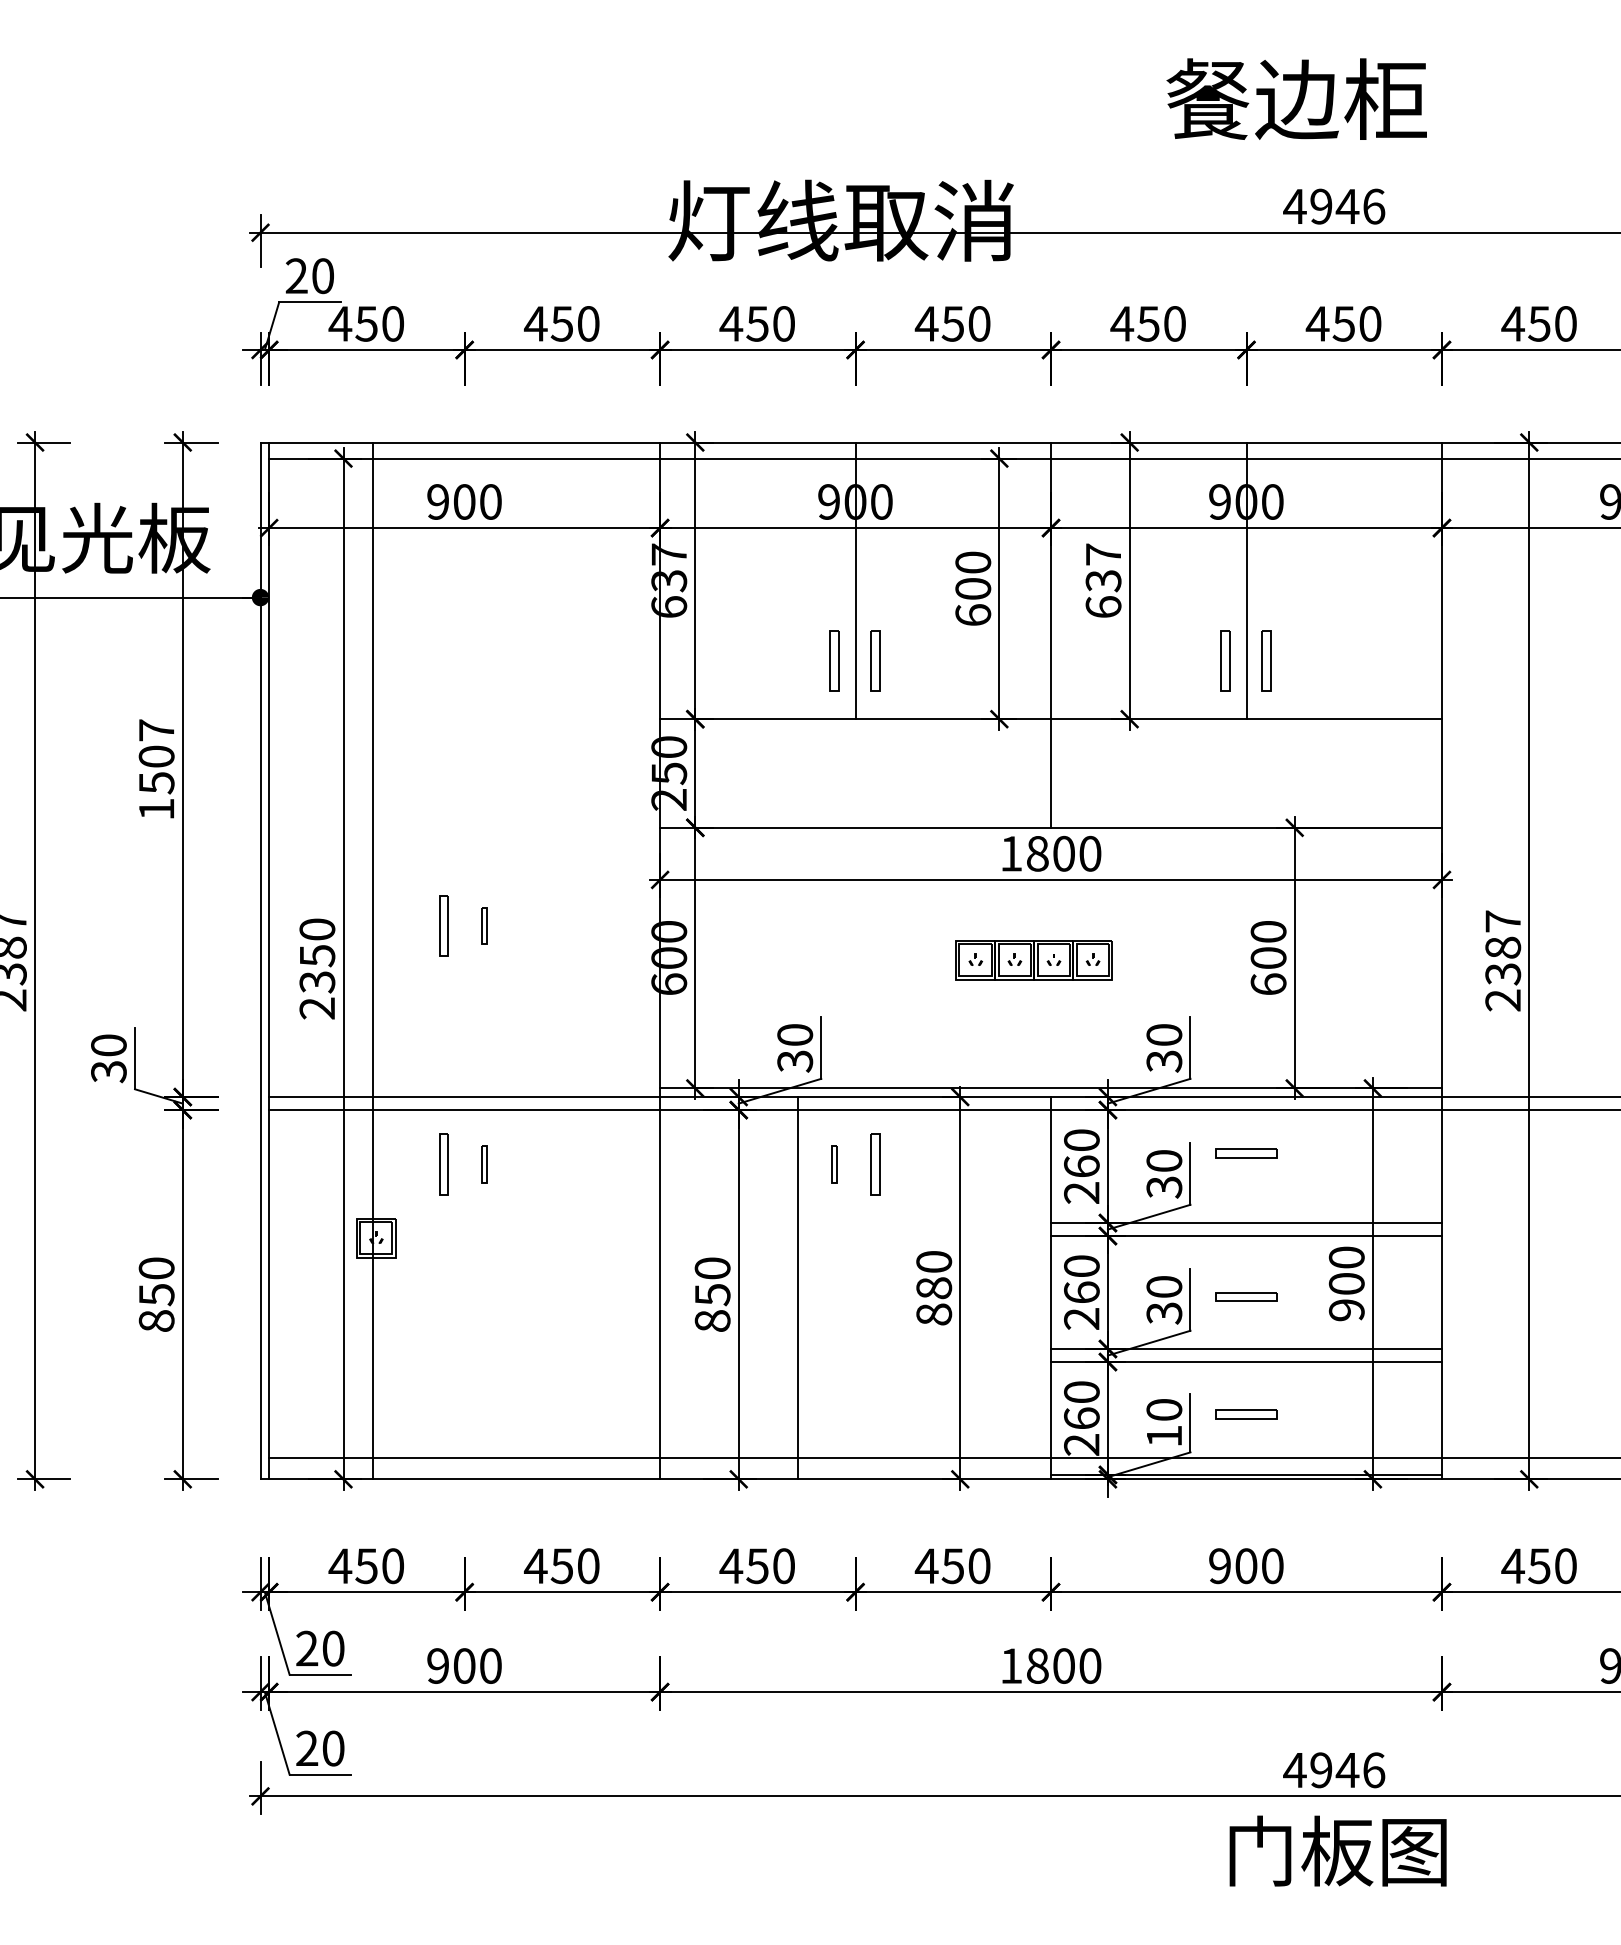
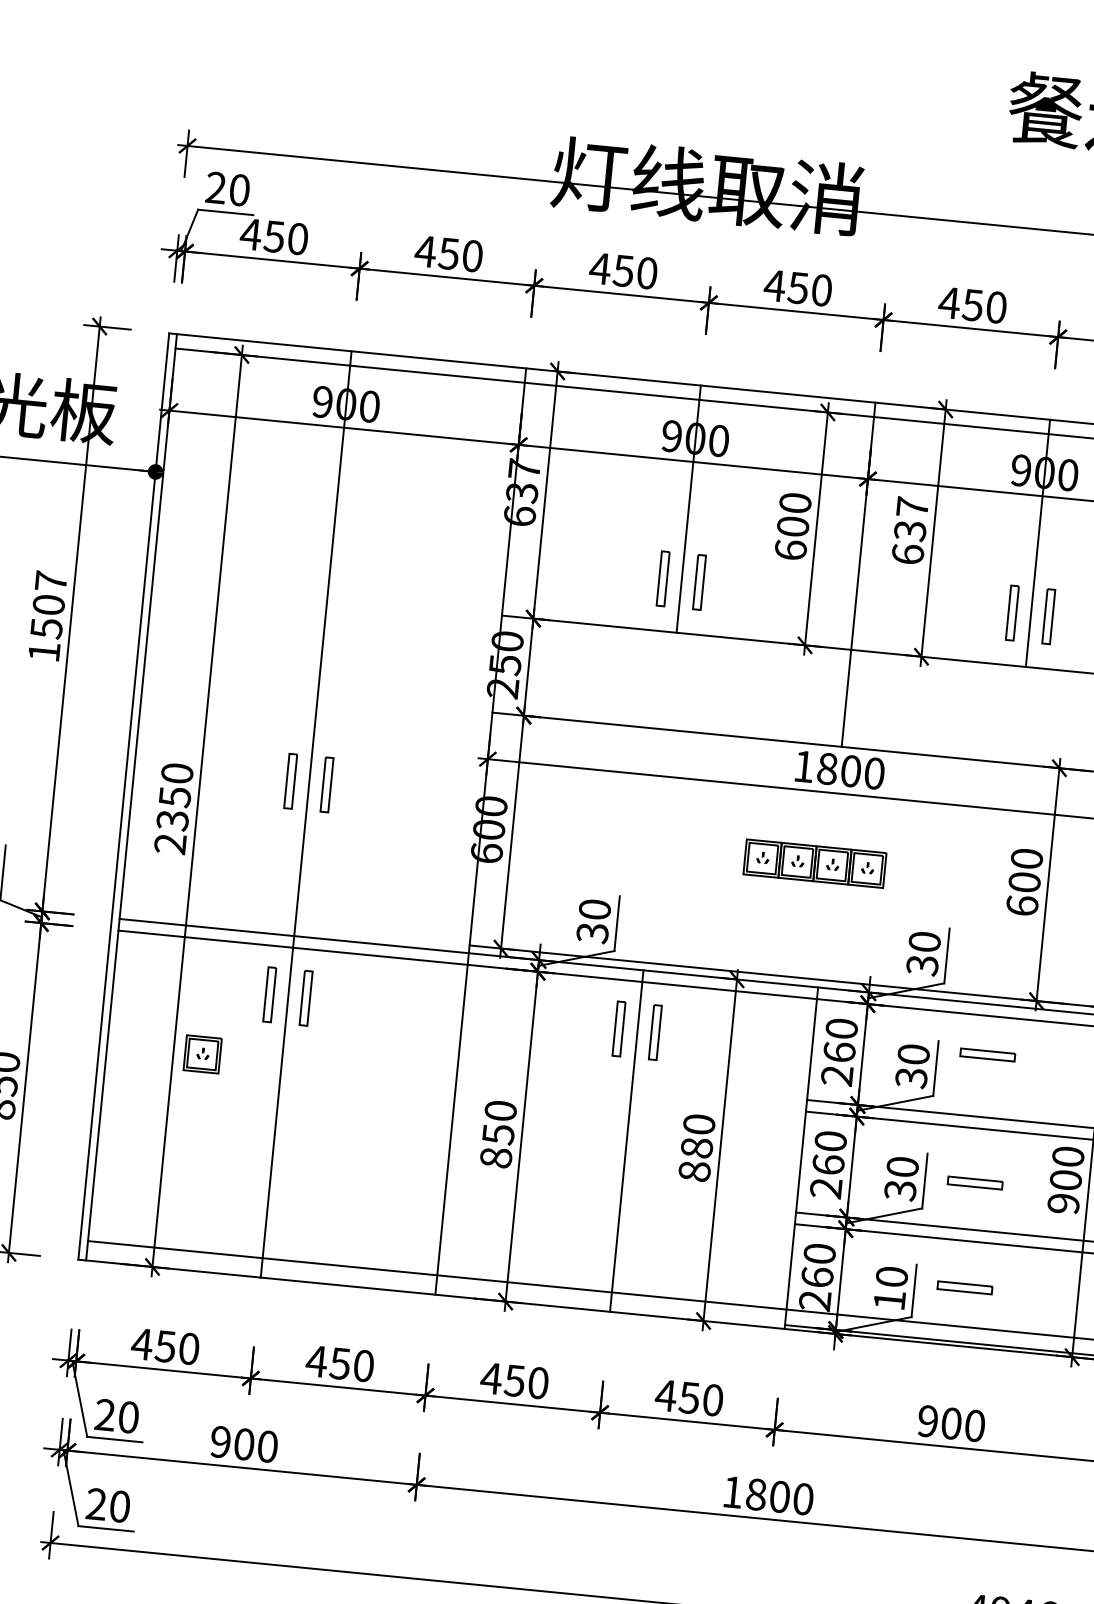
part: (484, 925) -> (326, 784), size x1.67
line: (372, 960) -> (306, 814), moved
part: (484, 1164) -> (306, 998), size x1.67
part: (834, 1164) -> (618, 1028), size x1.67
line: (797, 1288) -> (626, 1141), moved

